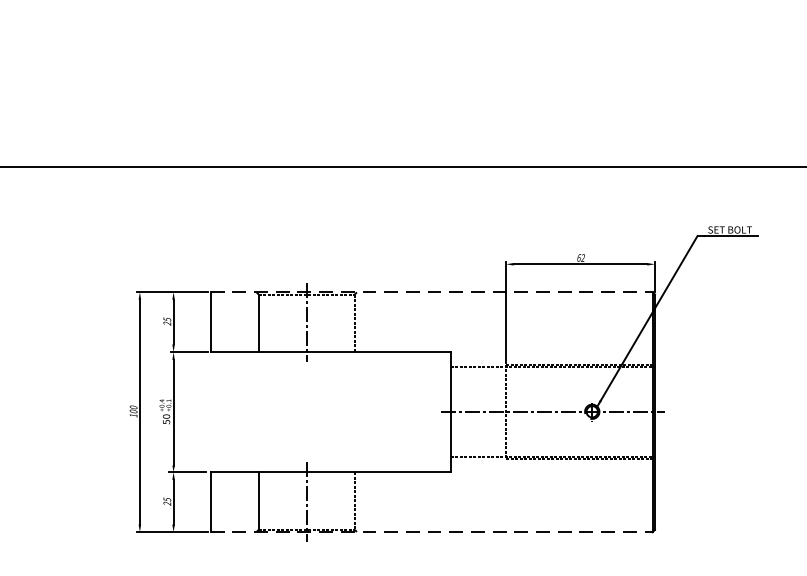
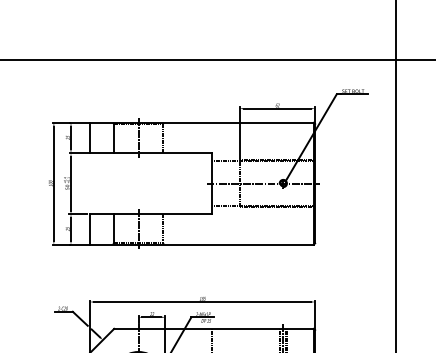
line: (432, 291) -> (202, 122), dashed -> solid
line: (432, 532) -> (202, 244), dashed -> solid

